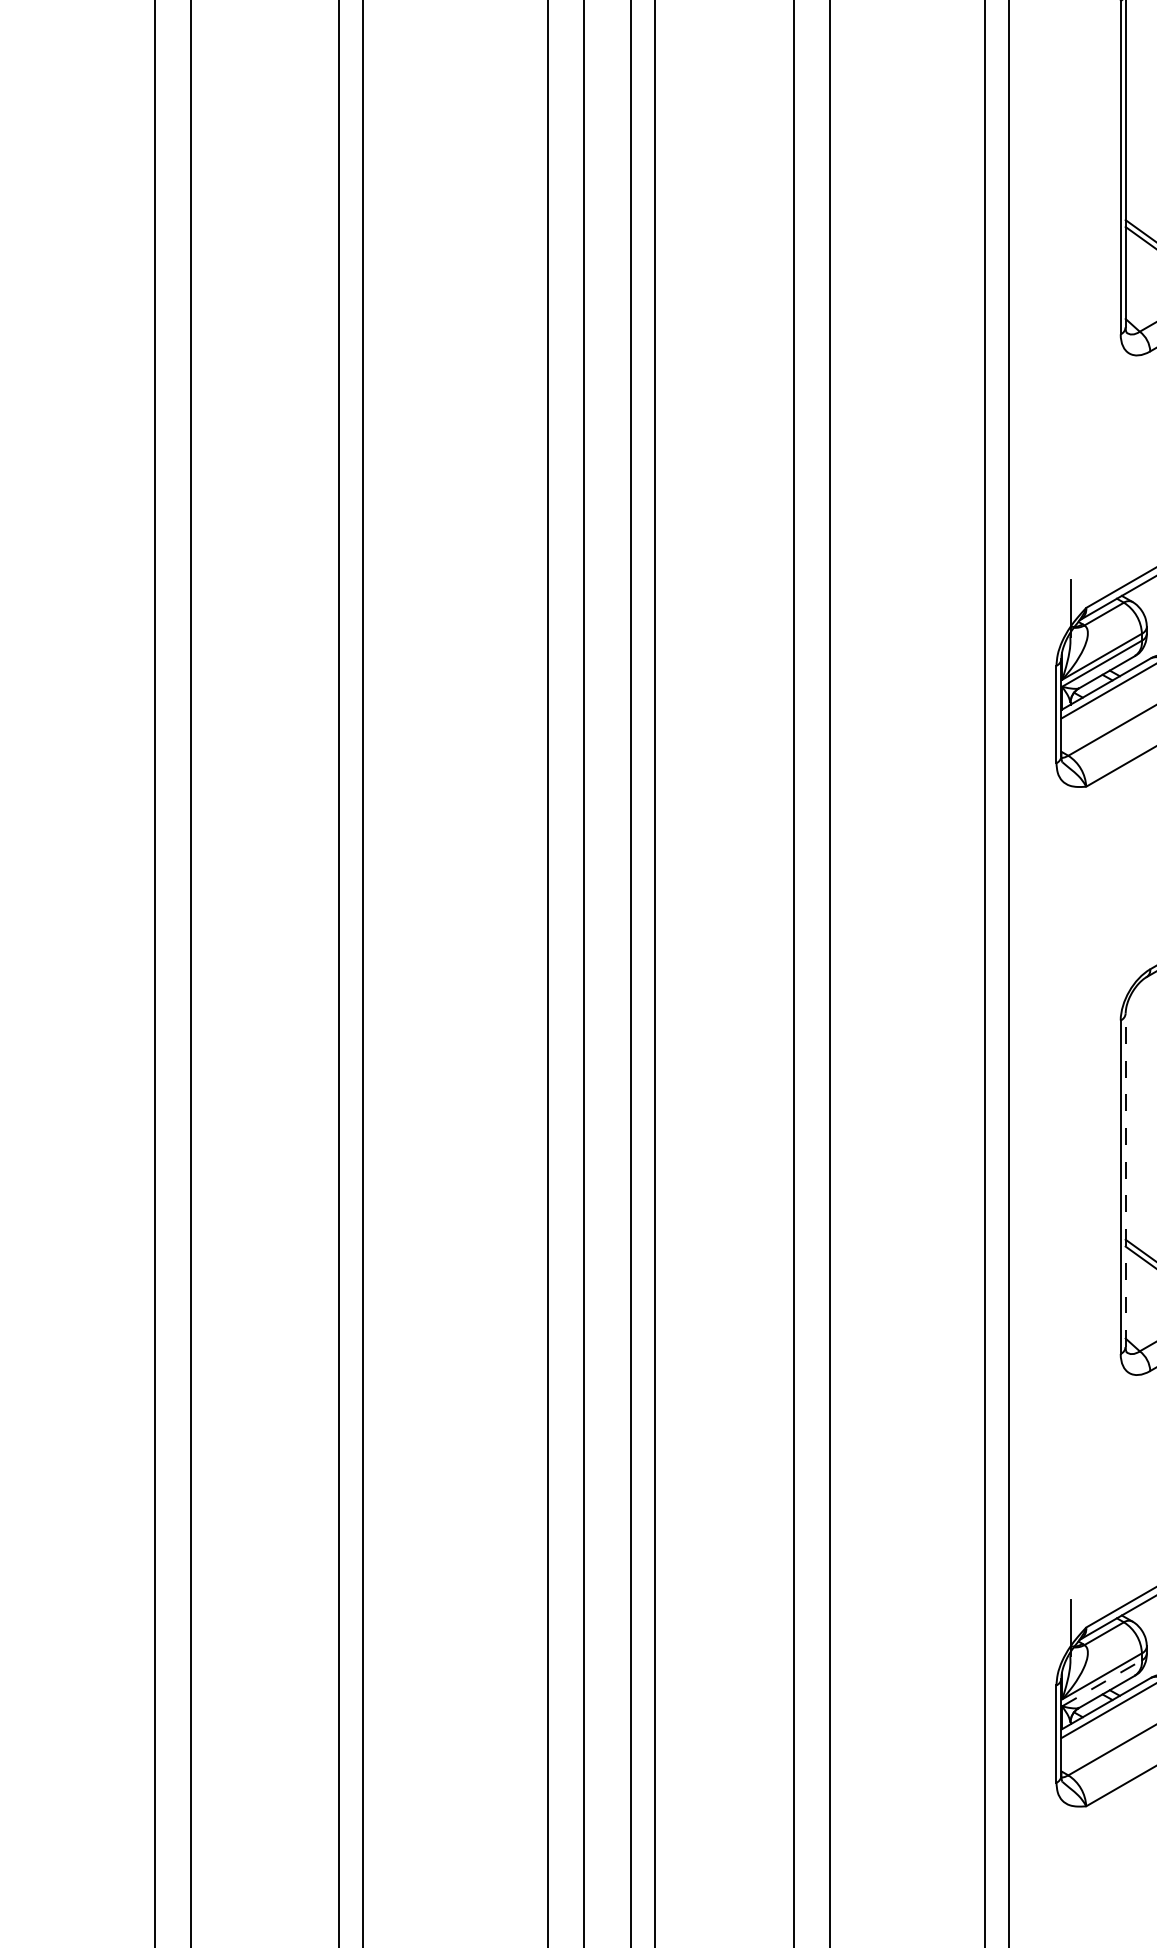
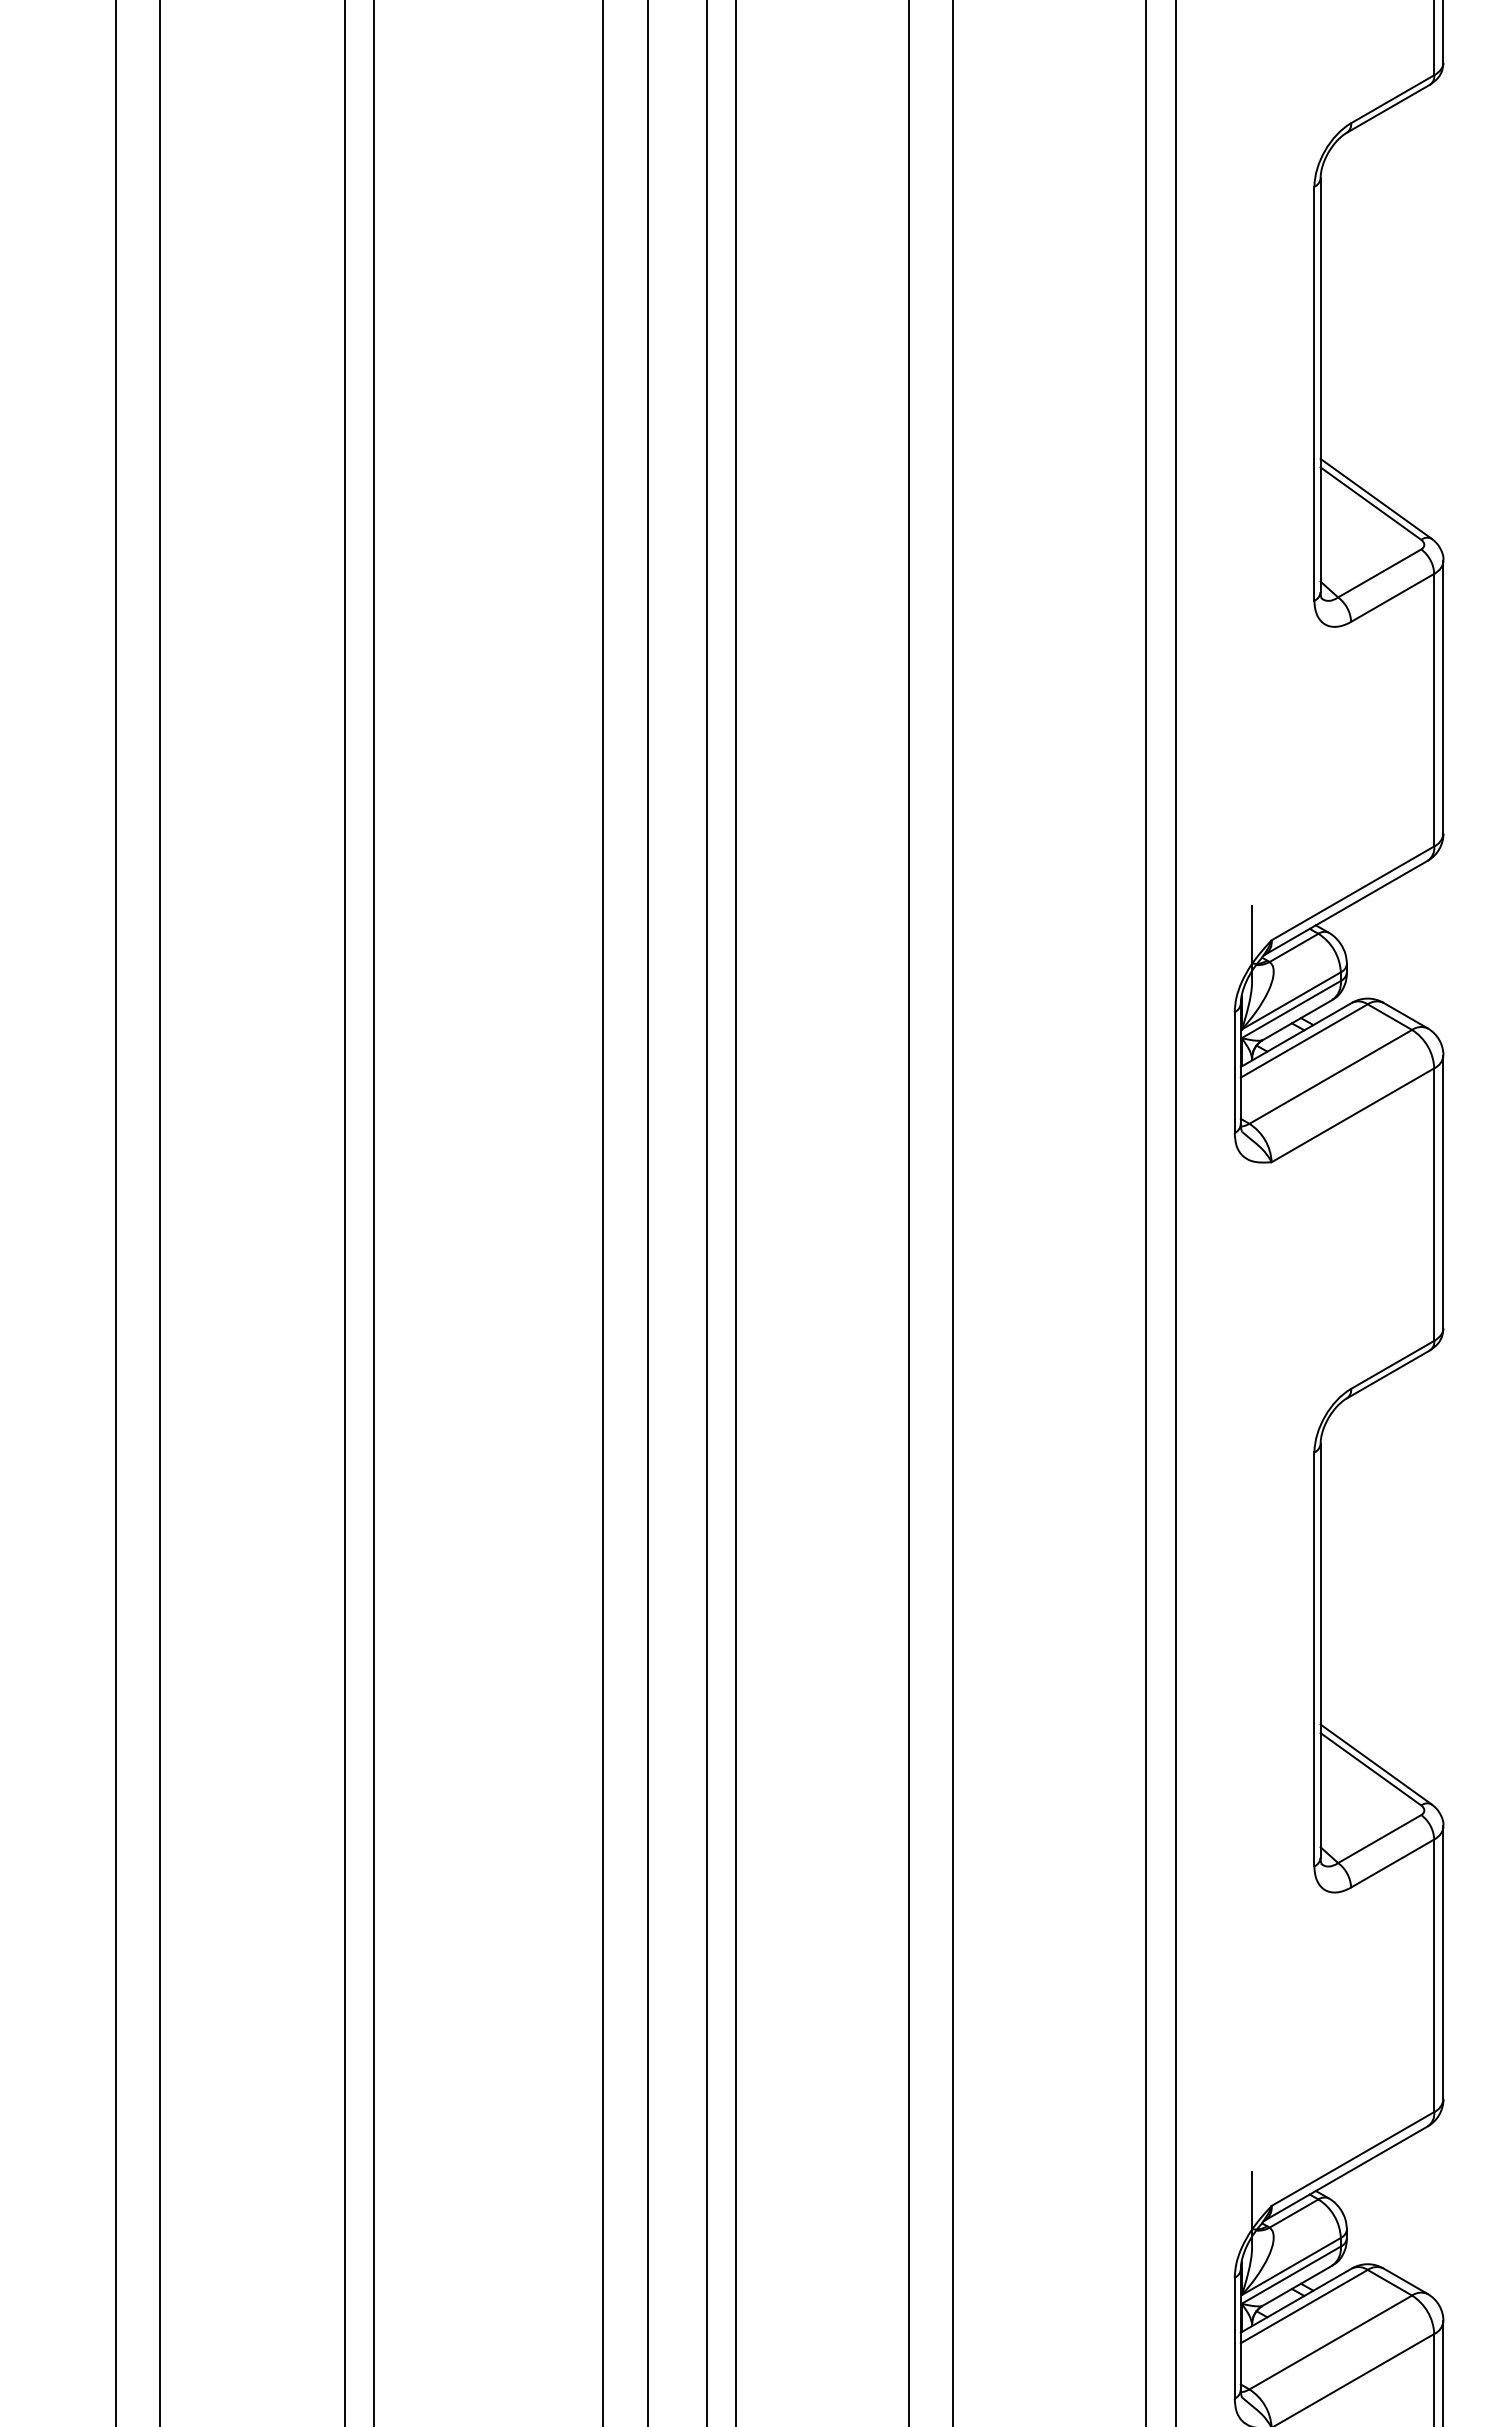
line: (1125, 1180) -> (1320, 1650), dashed -> solid
line: (1102, 1682) -> (1291, 2274), dashed -> solid

